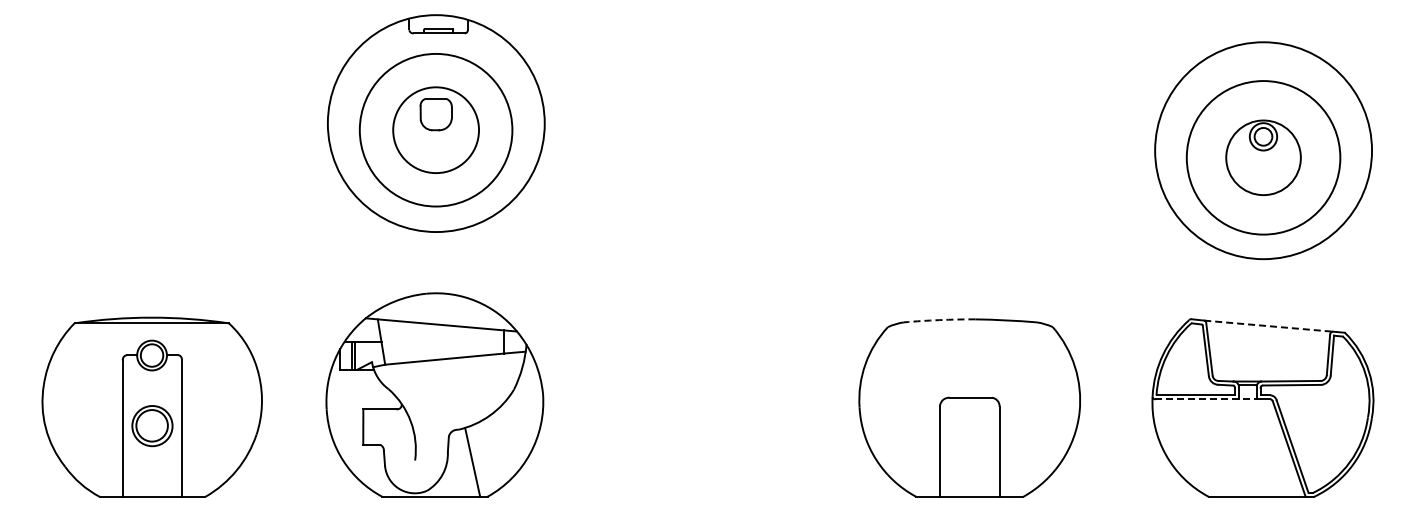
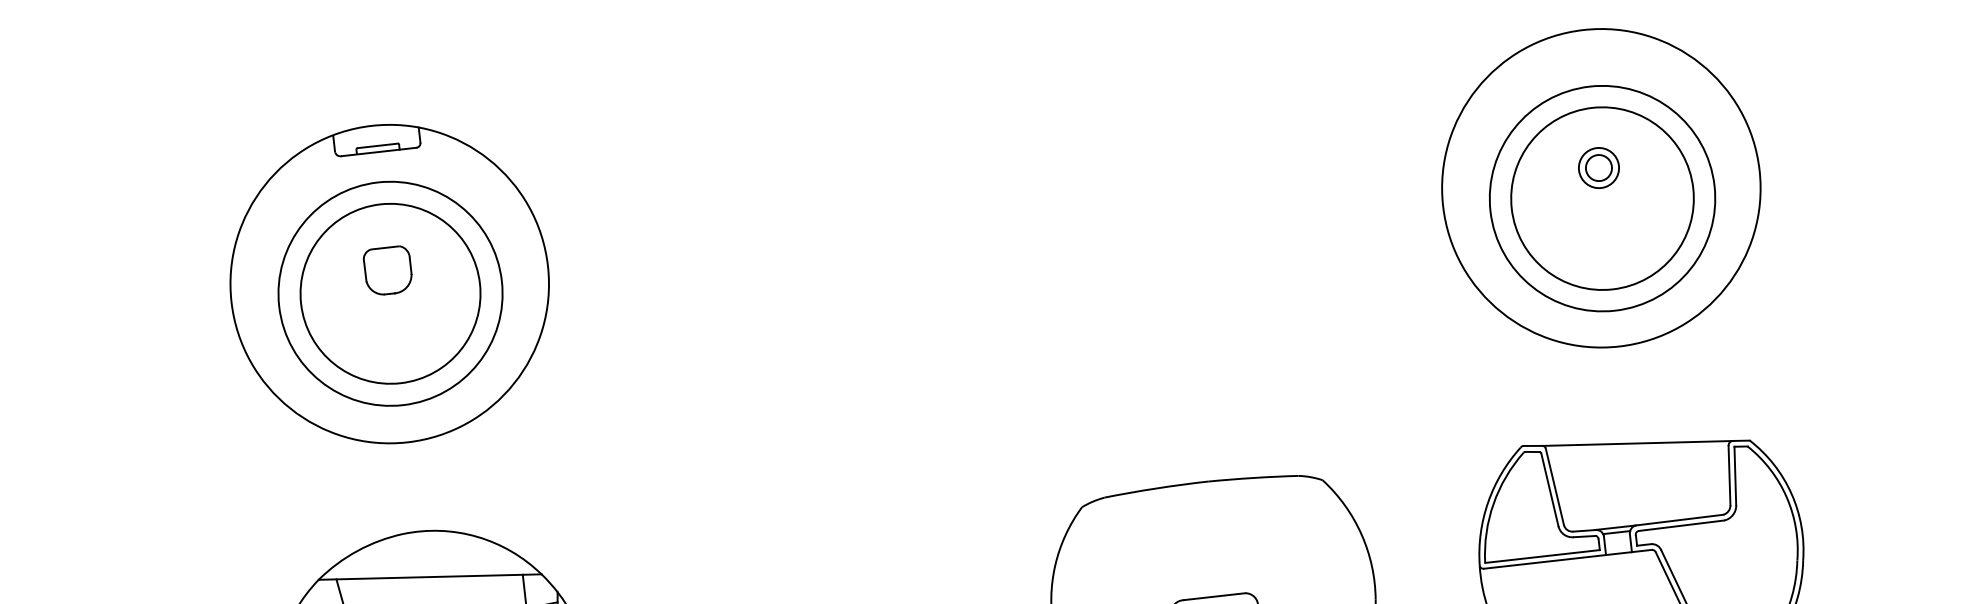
circle: (435, 129) -> (389, 292), size x1.43
circle: (1263, 157) -> (1602, 198), size x1.67
arc: (939, 320) -> (1156, 489), dashed -> solid
line: (1269, 326) -> (1638, 443), dashed -> solid
line: (1206, 399) -> (1558, 560), dashed -> solid

